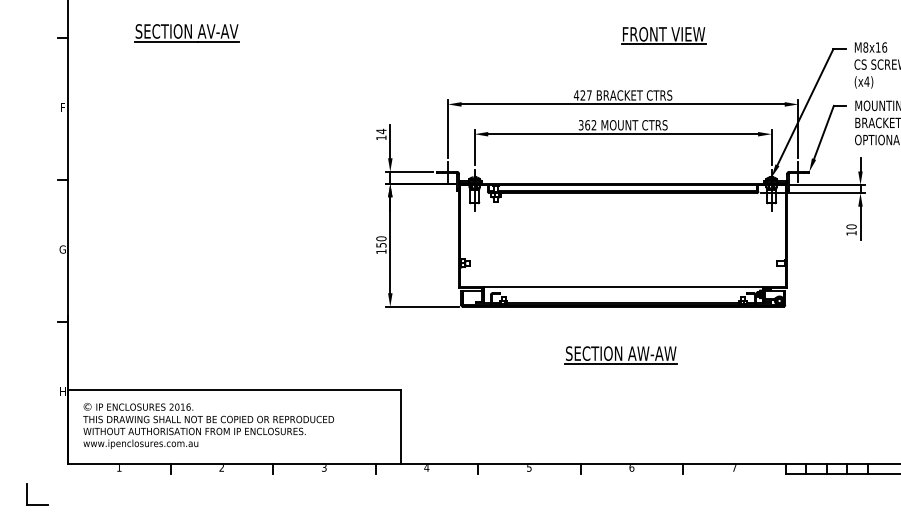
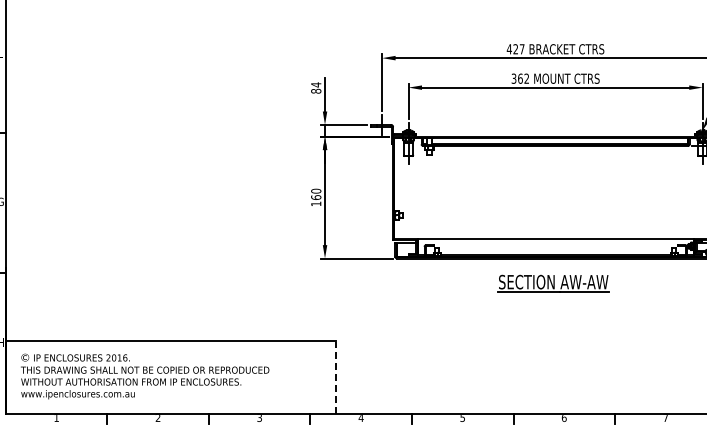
text: (381, 137) -> (316, 90), 14 -> 84
text: (381, 244) -> (316, 196), 150 -> 160
part: (620, 355) -> (552, 284), moved
line: (401, 426) -> (336, 377), solid -> dashed

